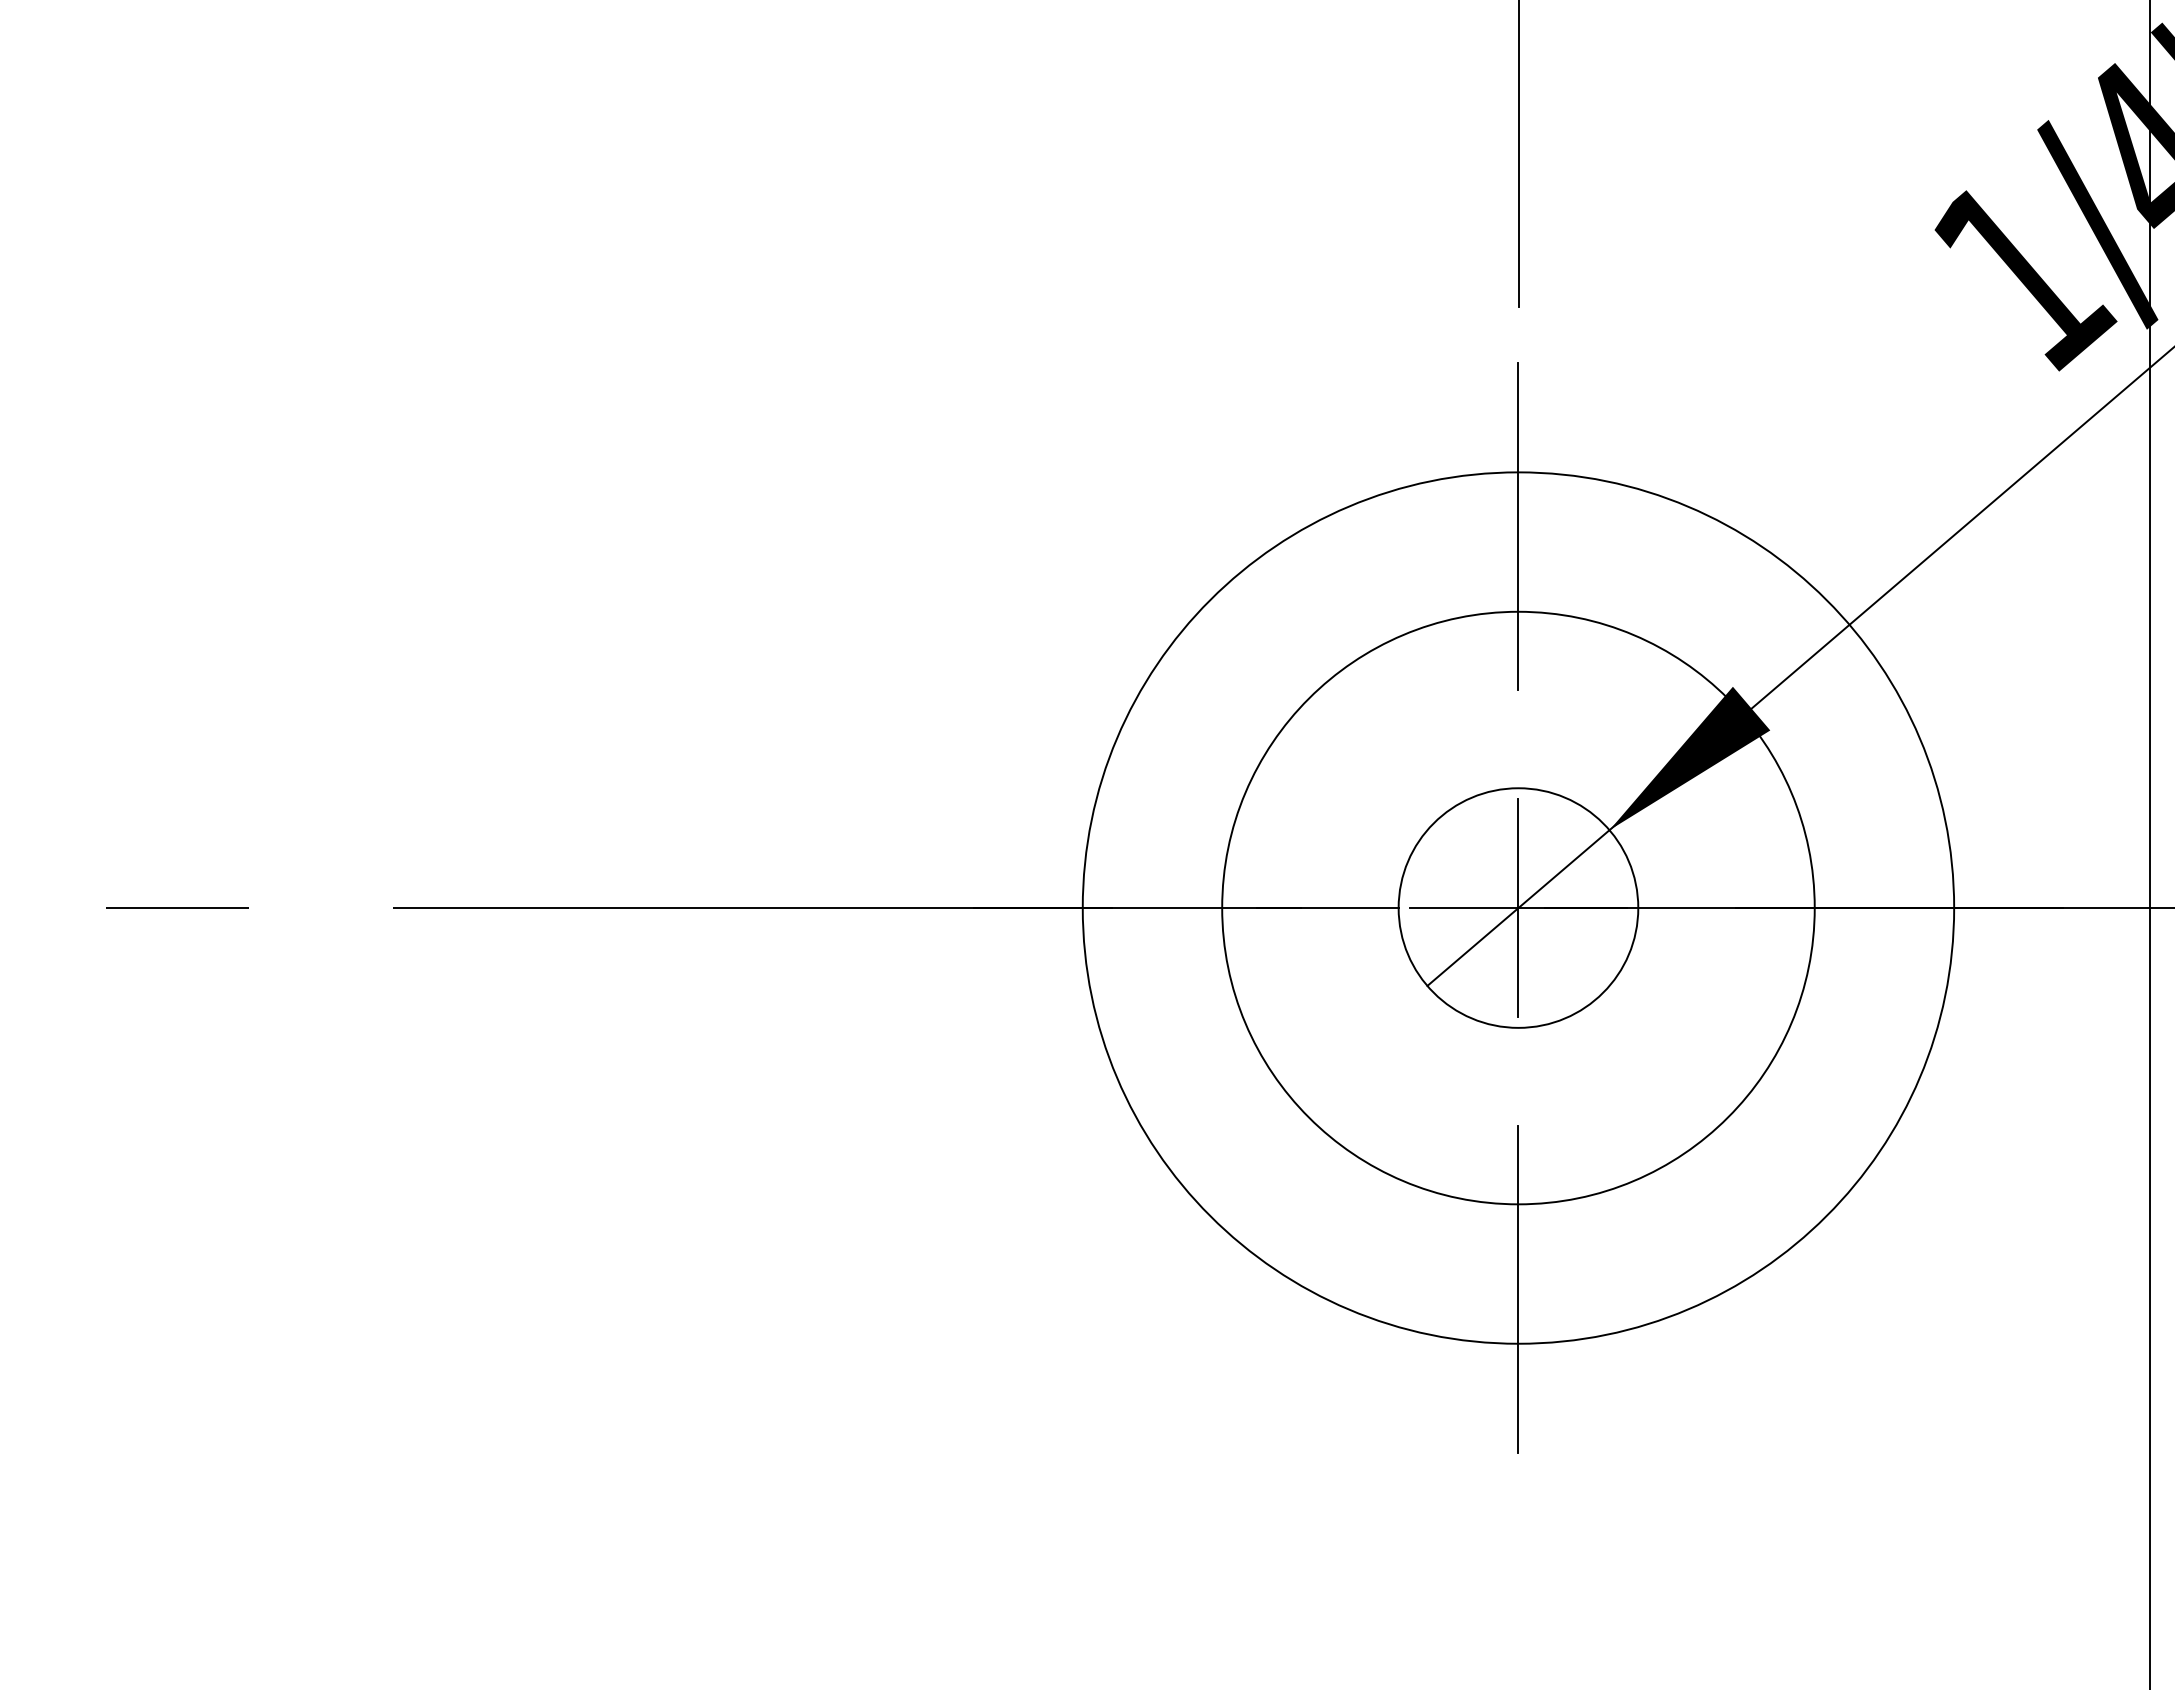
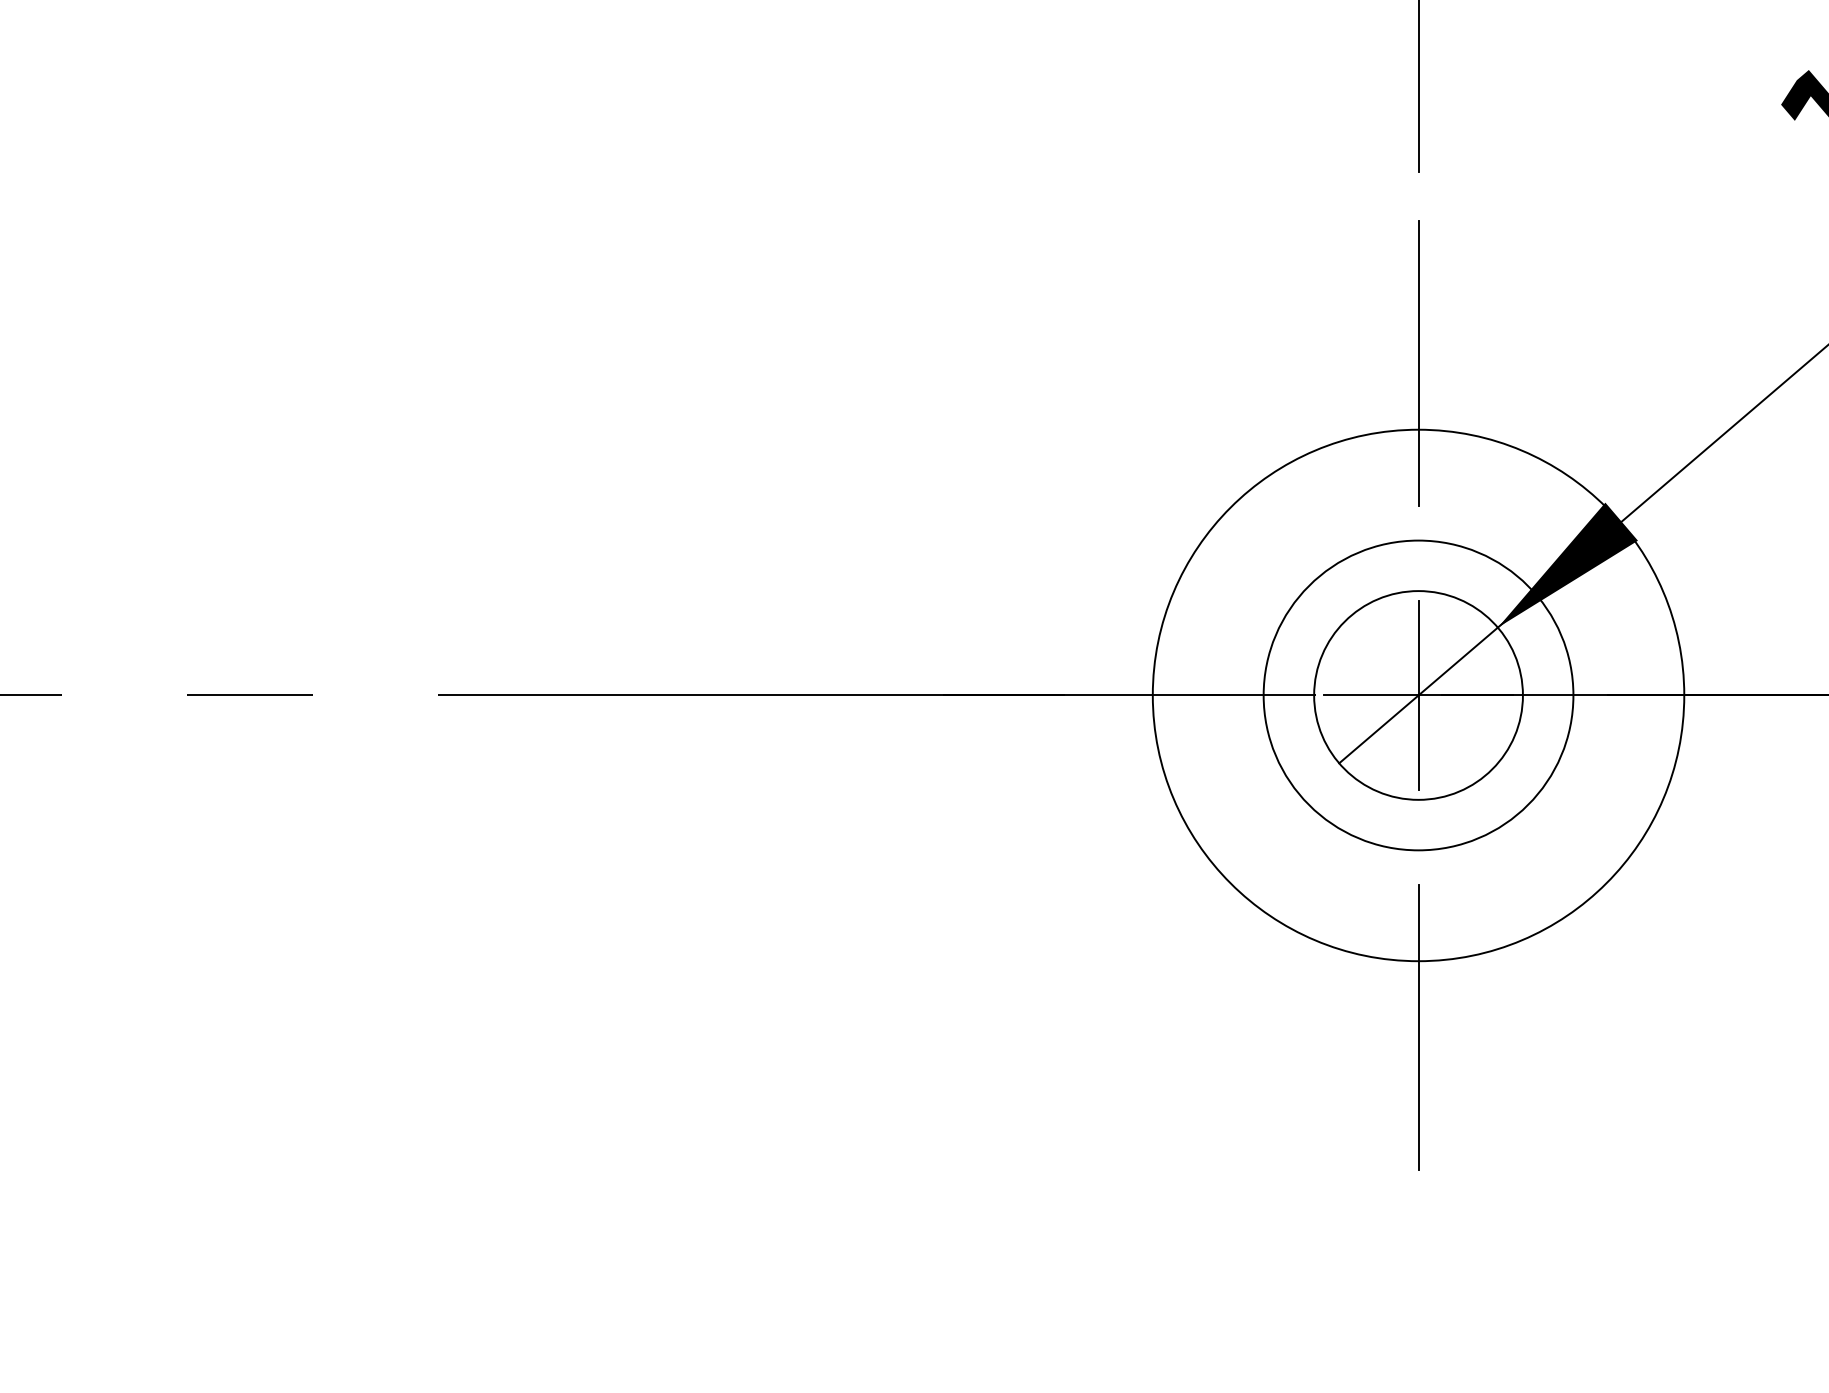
circle: (1518, 907) -> (1418, 694), size x0.6
circle: (1518, 907) -> (1418, 694), size x0.7

